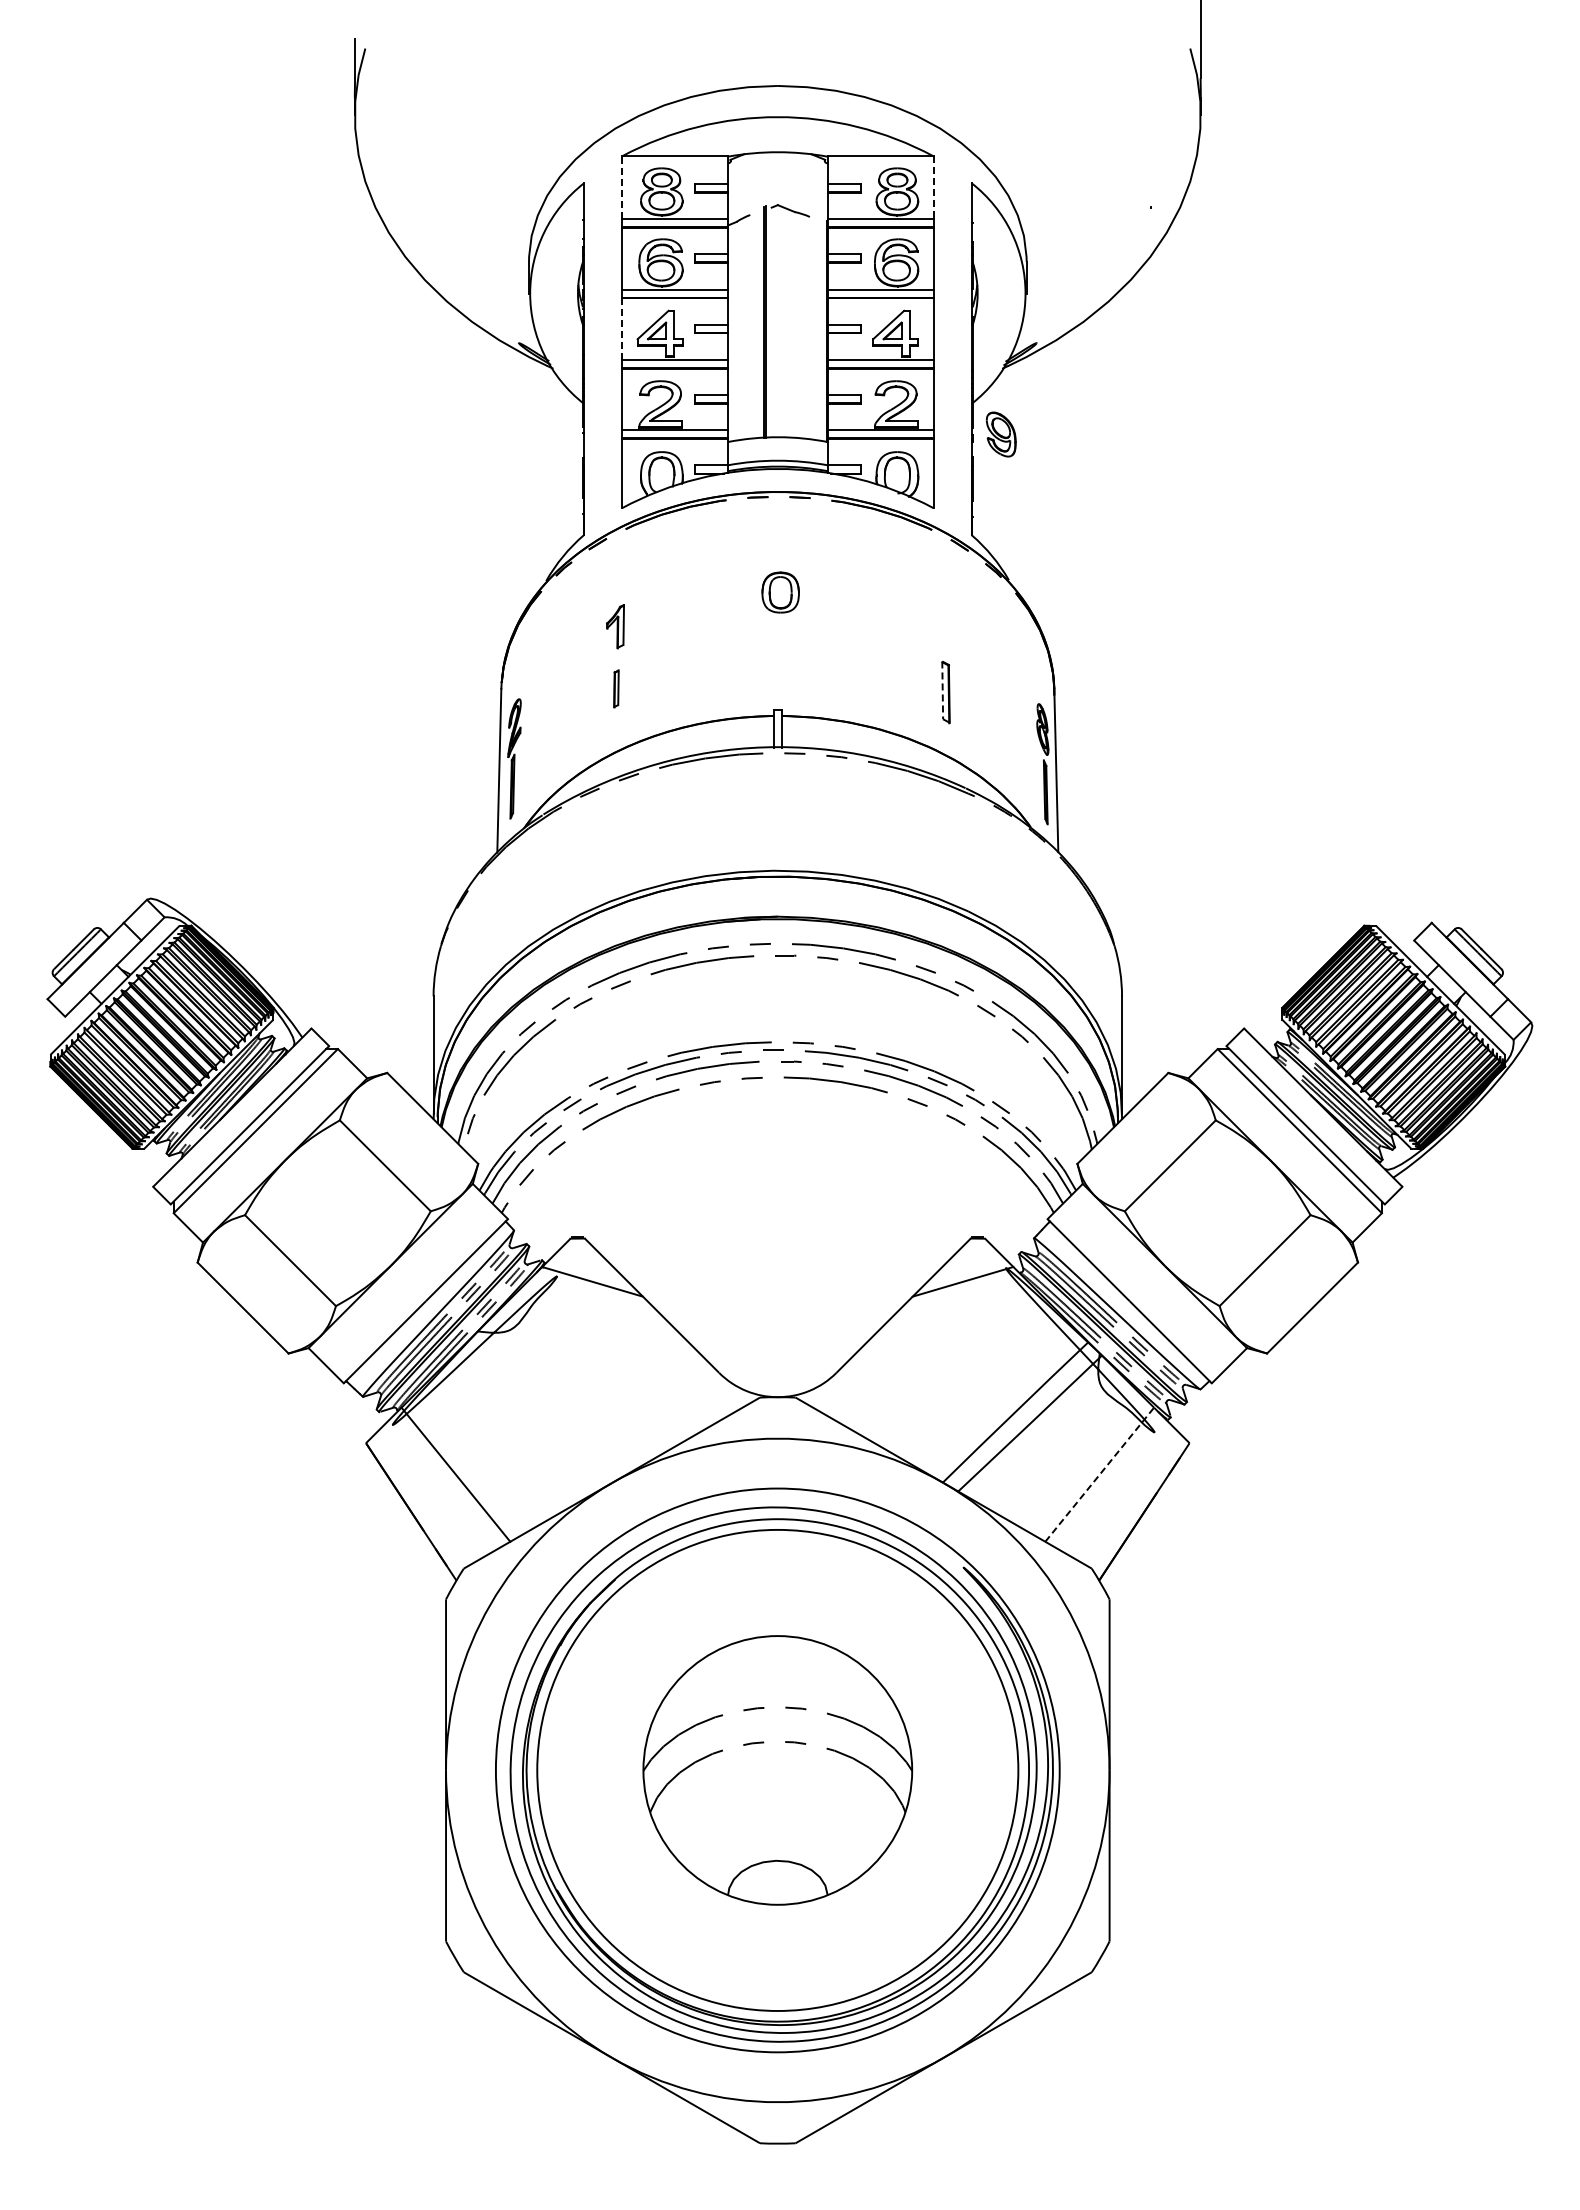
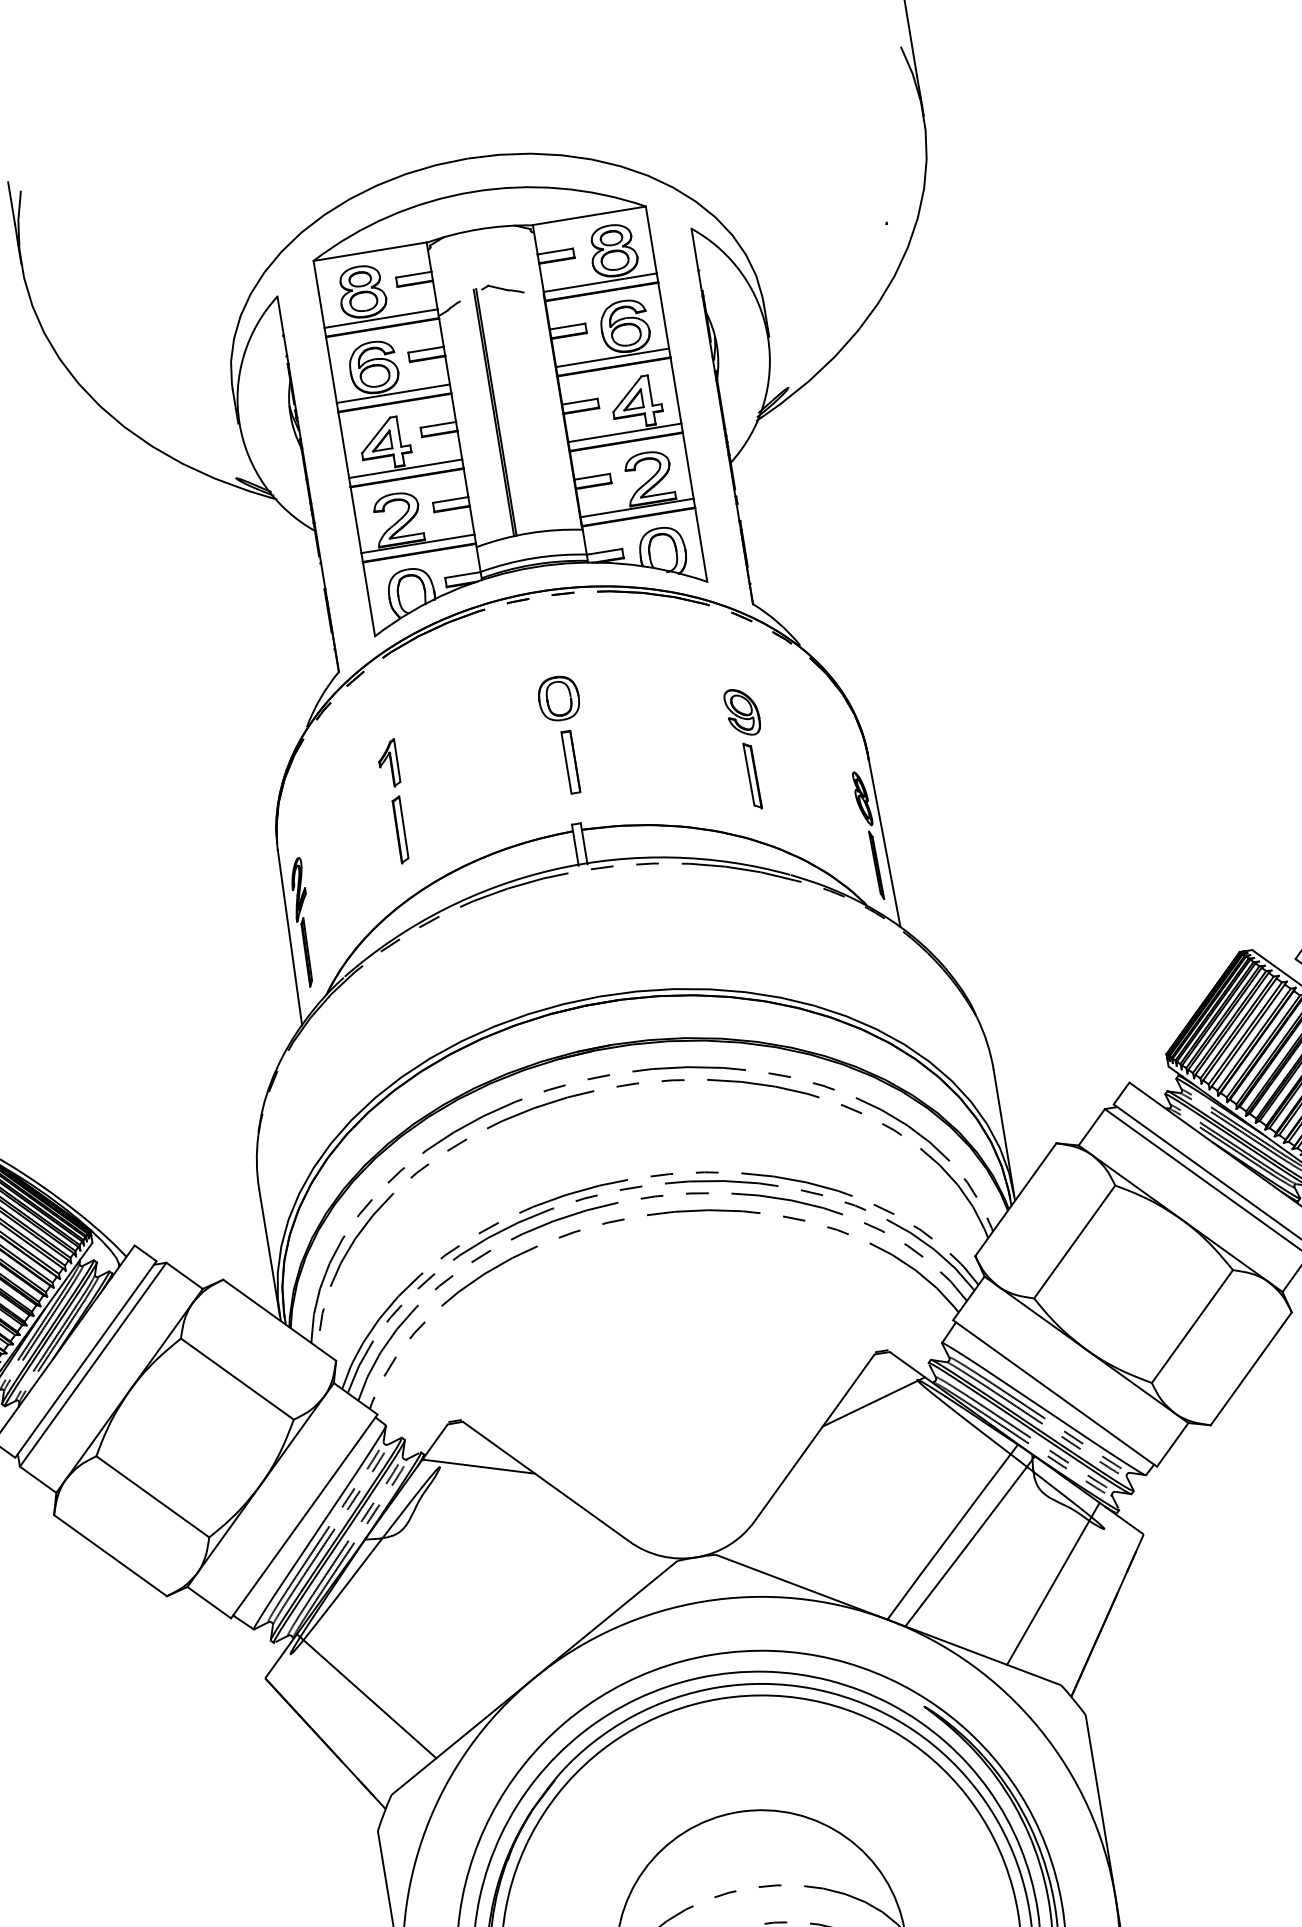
line: (622, 187) -> (319, 294), dashed -> solid
line: (933, 188) -> (651, 240), dashed -> solid
line: (622, 329) -> (344, 445), dashed -> solid
part: (1000, 434) -> (741, 712), moved
part: (782, 652) -> (571, 762), added
part: (616, 688) -> (400, 829), size x1.67
line: (942, 690) -> (748, 774), dashed -> solid
line: (1100, 1474) -> (1054, 1583), dashed -> solid

